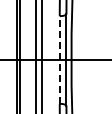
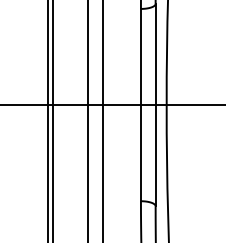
line: (59, 59) -> (140, 103), dashed -> solid

